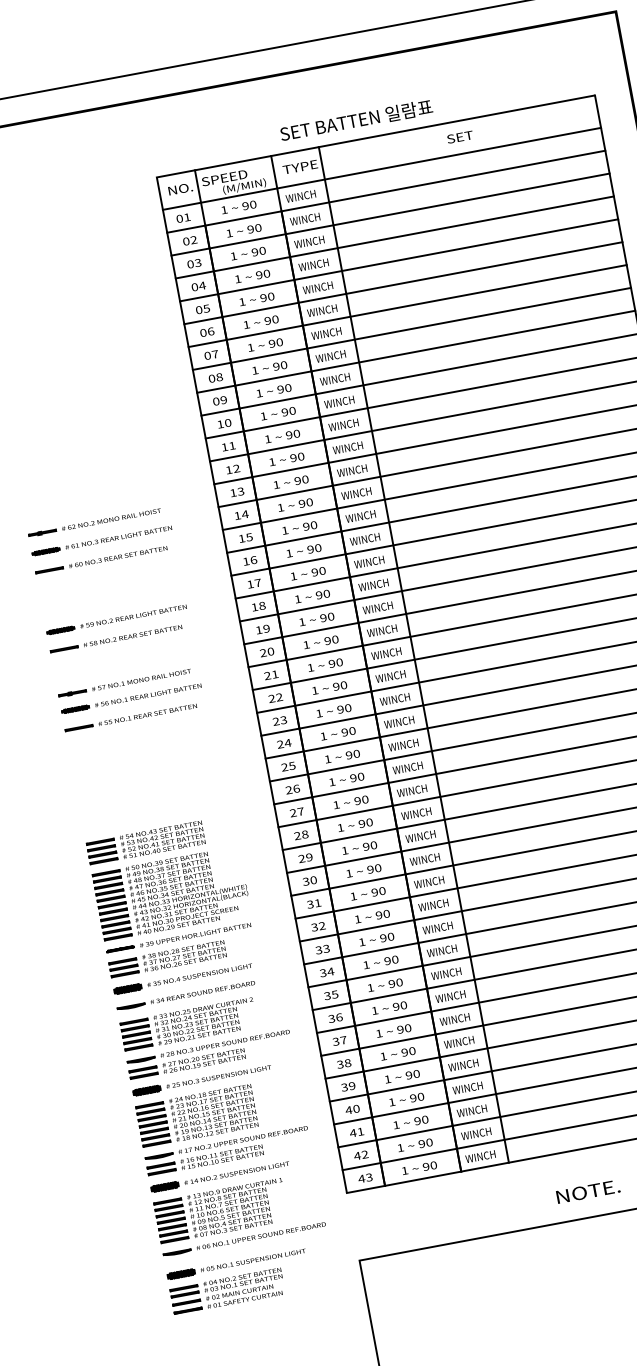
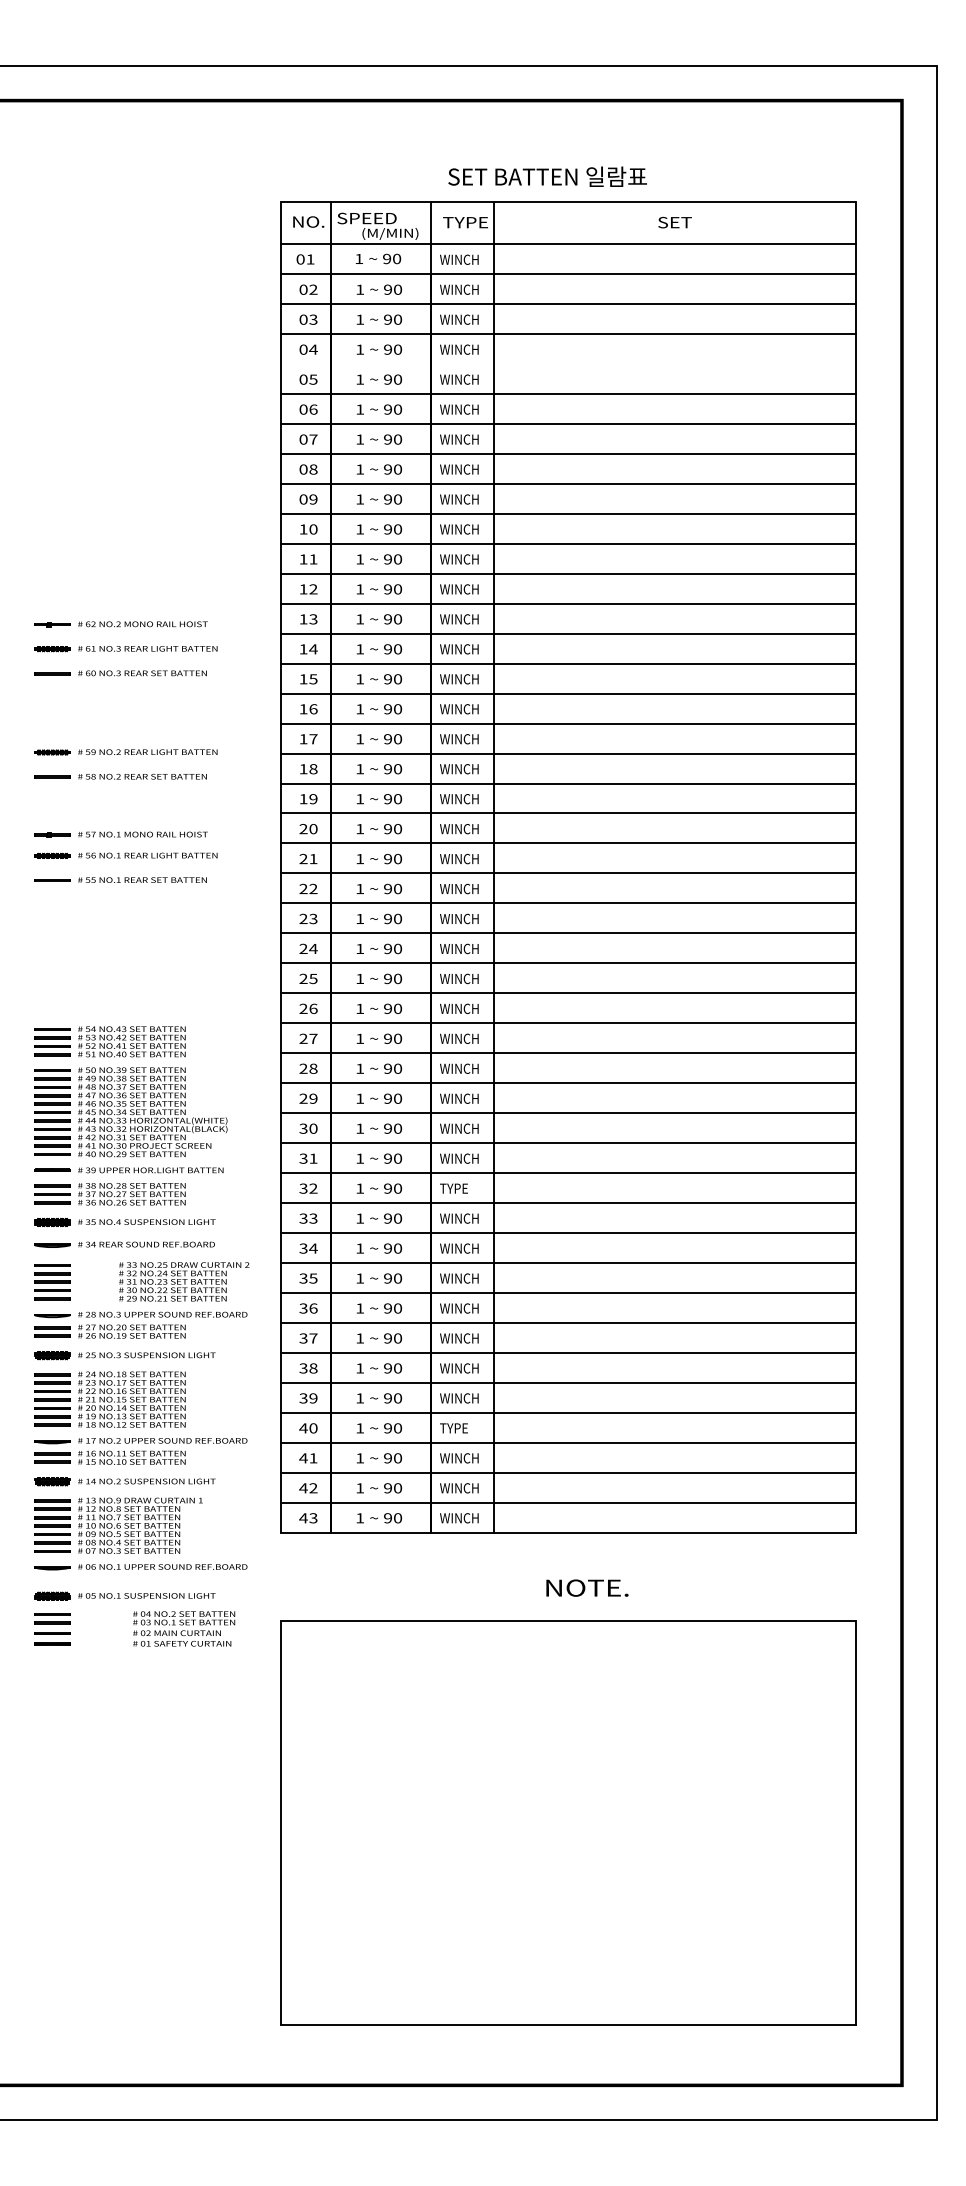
line: (399, 260) -> (568, 364), removed
text: (433, 905) -> (459, 1188), WINCH -> TYPE
text: (205, 1021) -> (184, 1281), moved
text: (467, 1088) -> (459, 1428), WINCH -> TYPE
text: (244, 1287) -> (184, 1628), moved

